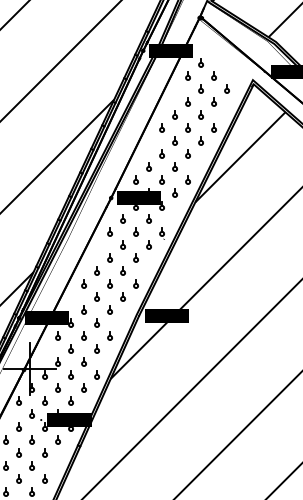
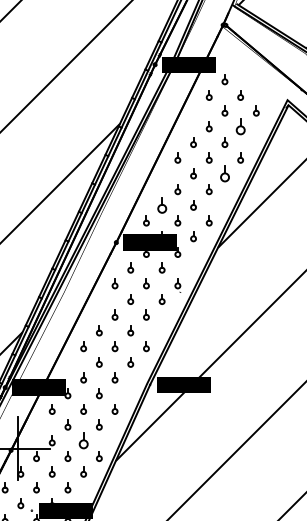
part: (213, 101) -> (239, 125), size x1.6
part: (200, 140) -> (224, 173), size x1.6
part: (148, 166) -> (161, 204), size x1.6
part: (83, 361) -> (82, 439), size x1.6

